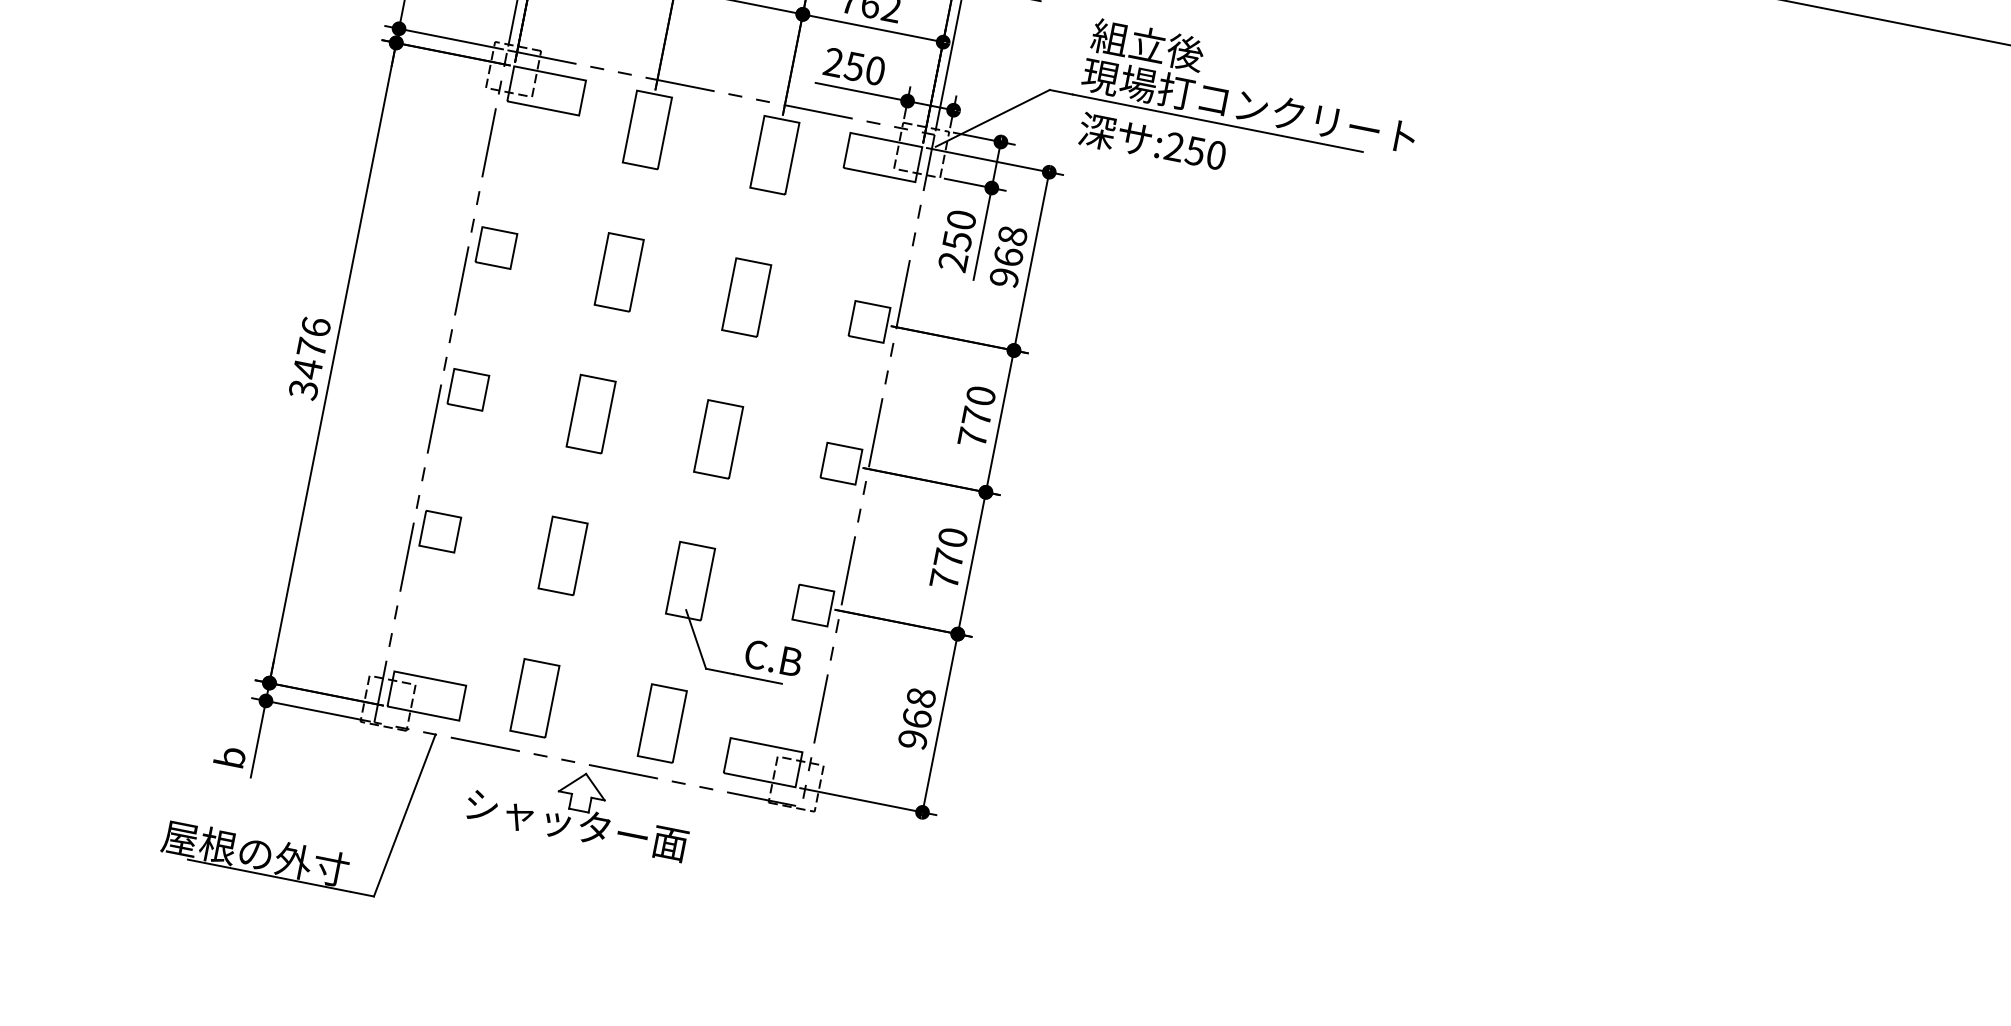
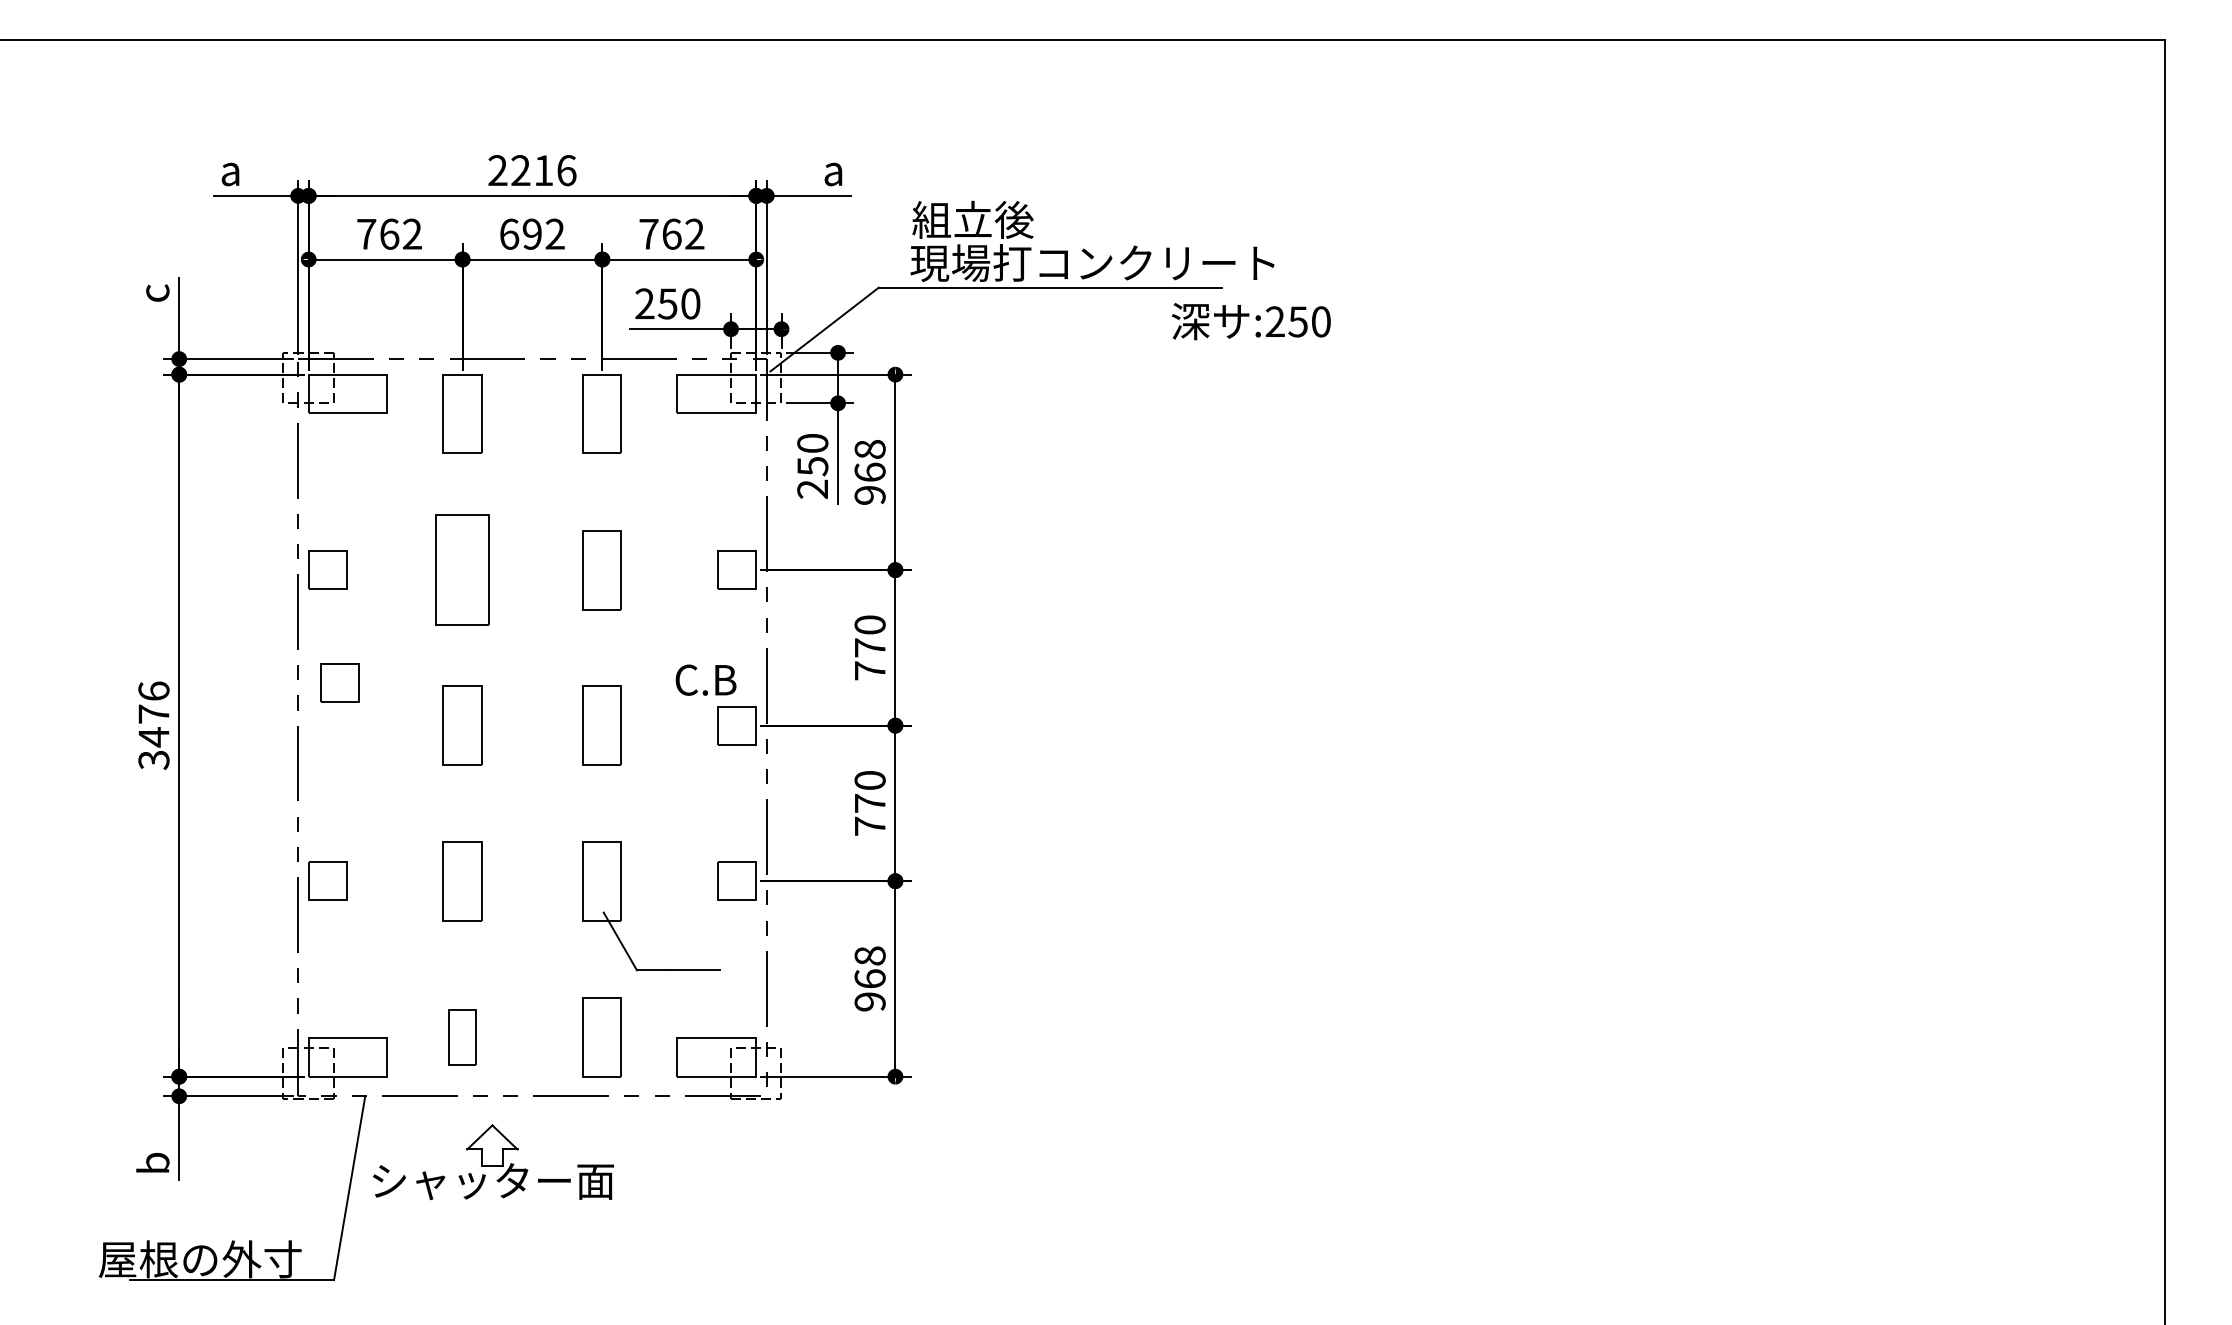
text: (1151, 142) -> (1250, 321), moved
part: (619, 272) -> (462, 570), size x1.4
part: (468, 389) -> (339, 682), moved
text: (773, 657) -> (705, 679), moved
part: (534, 698) -> (462, 1037), size x0.7
part: (580, 807) -> (493, 1162), moved

